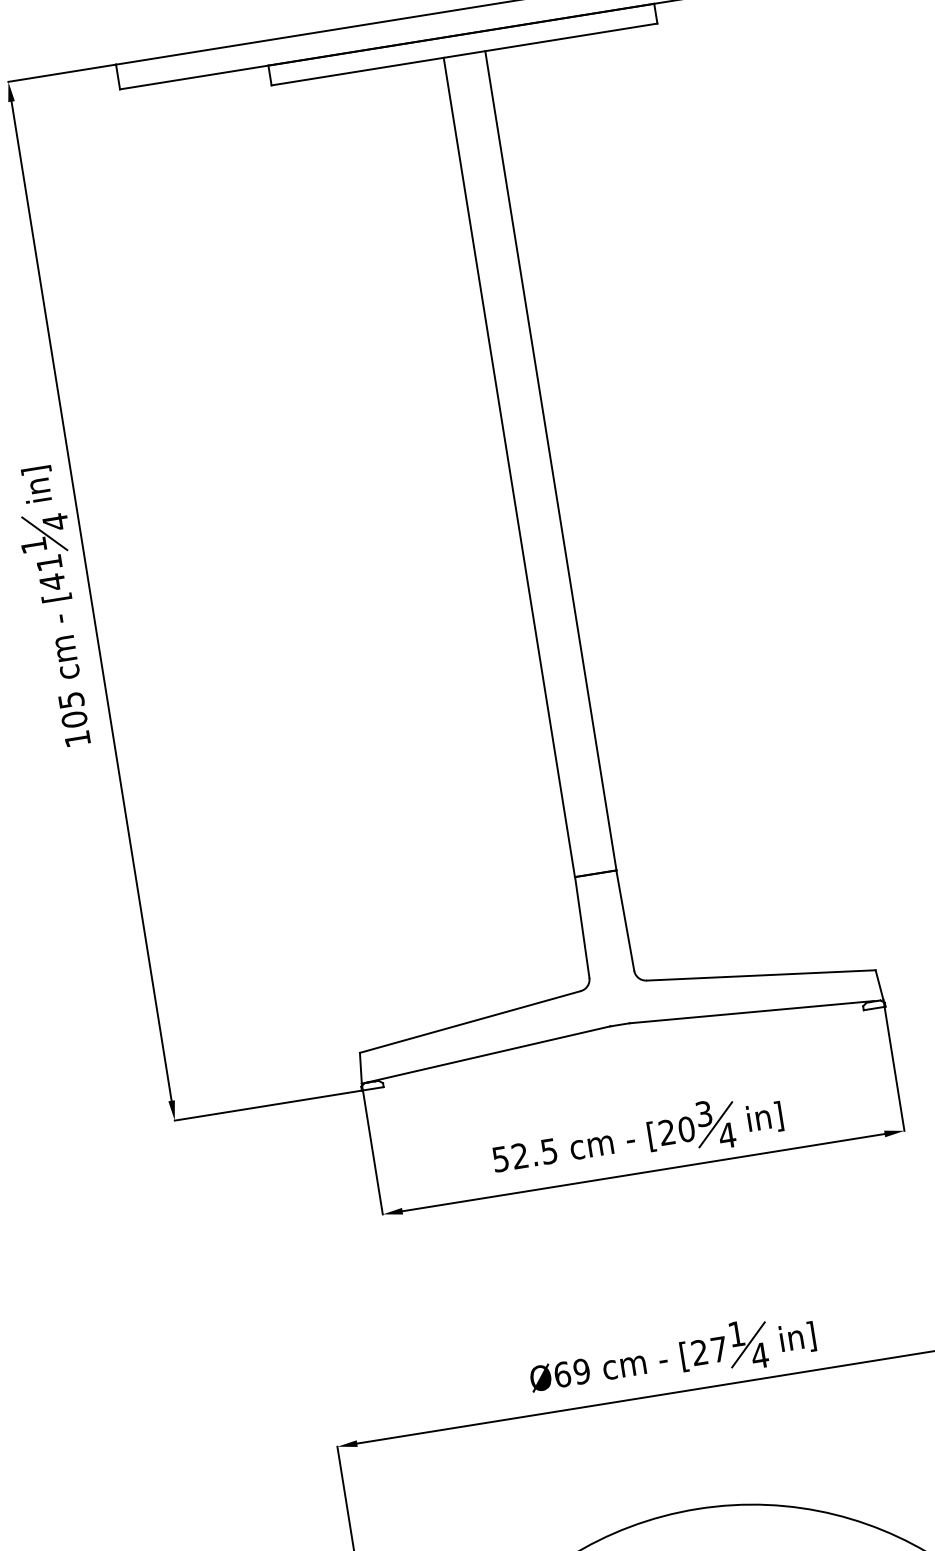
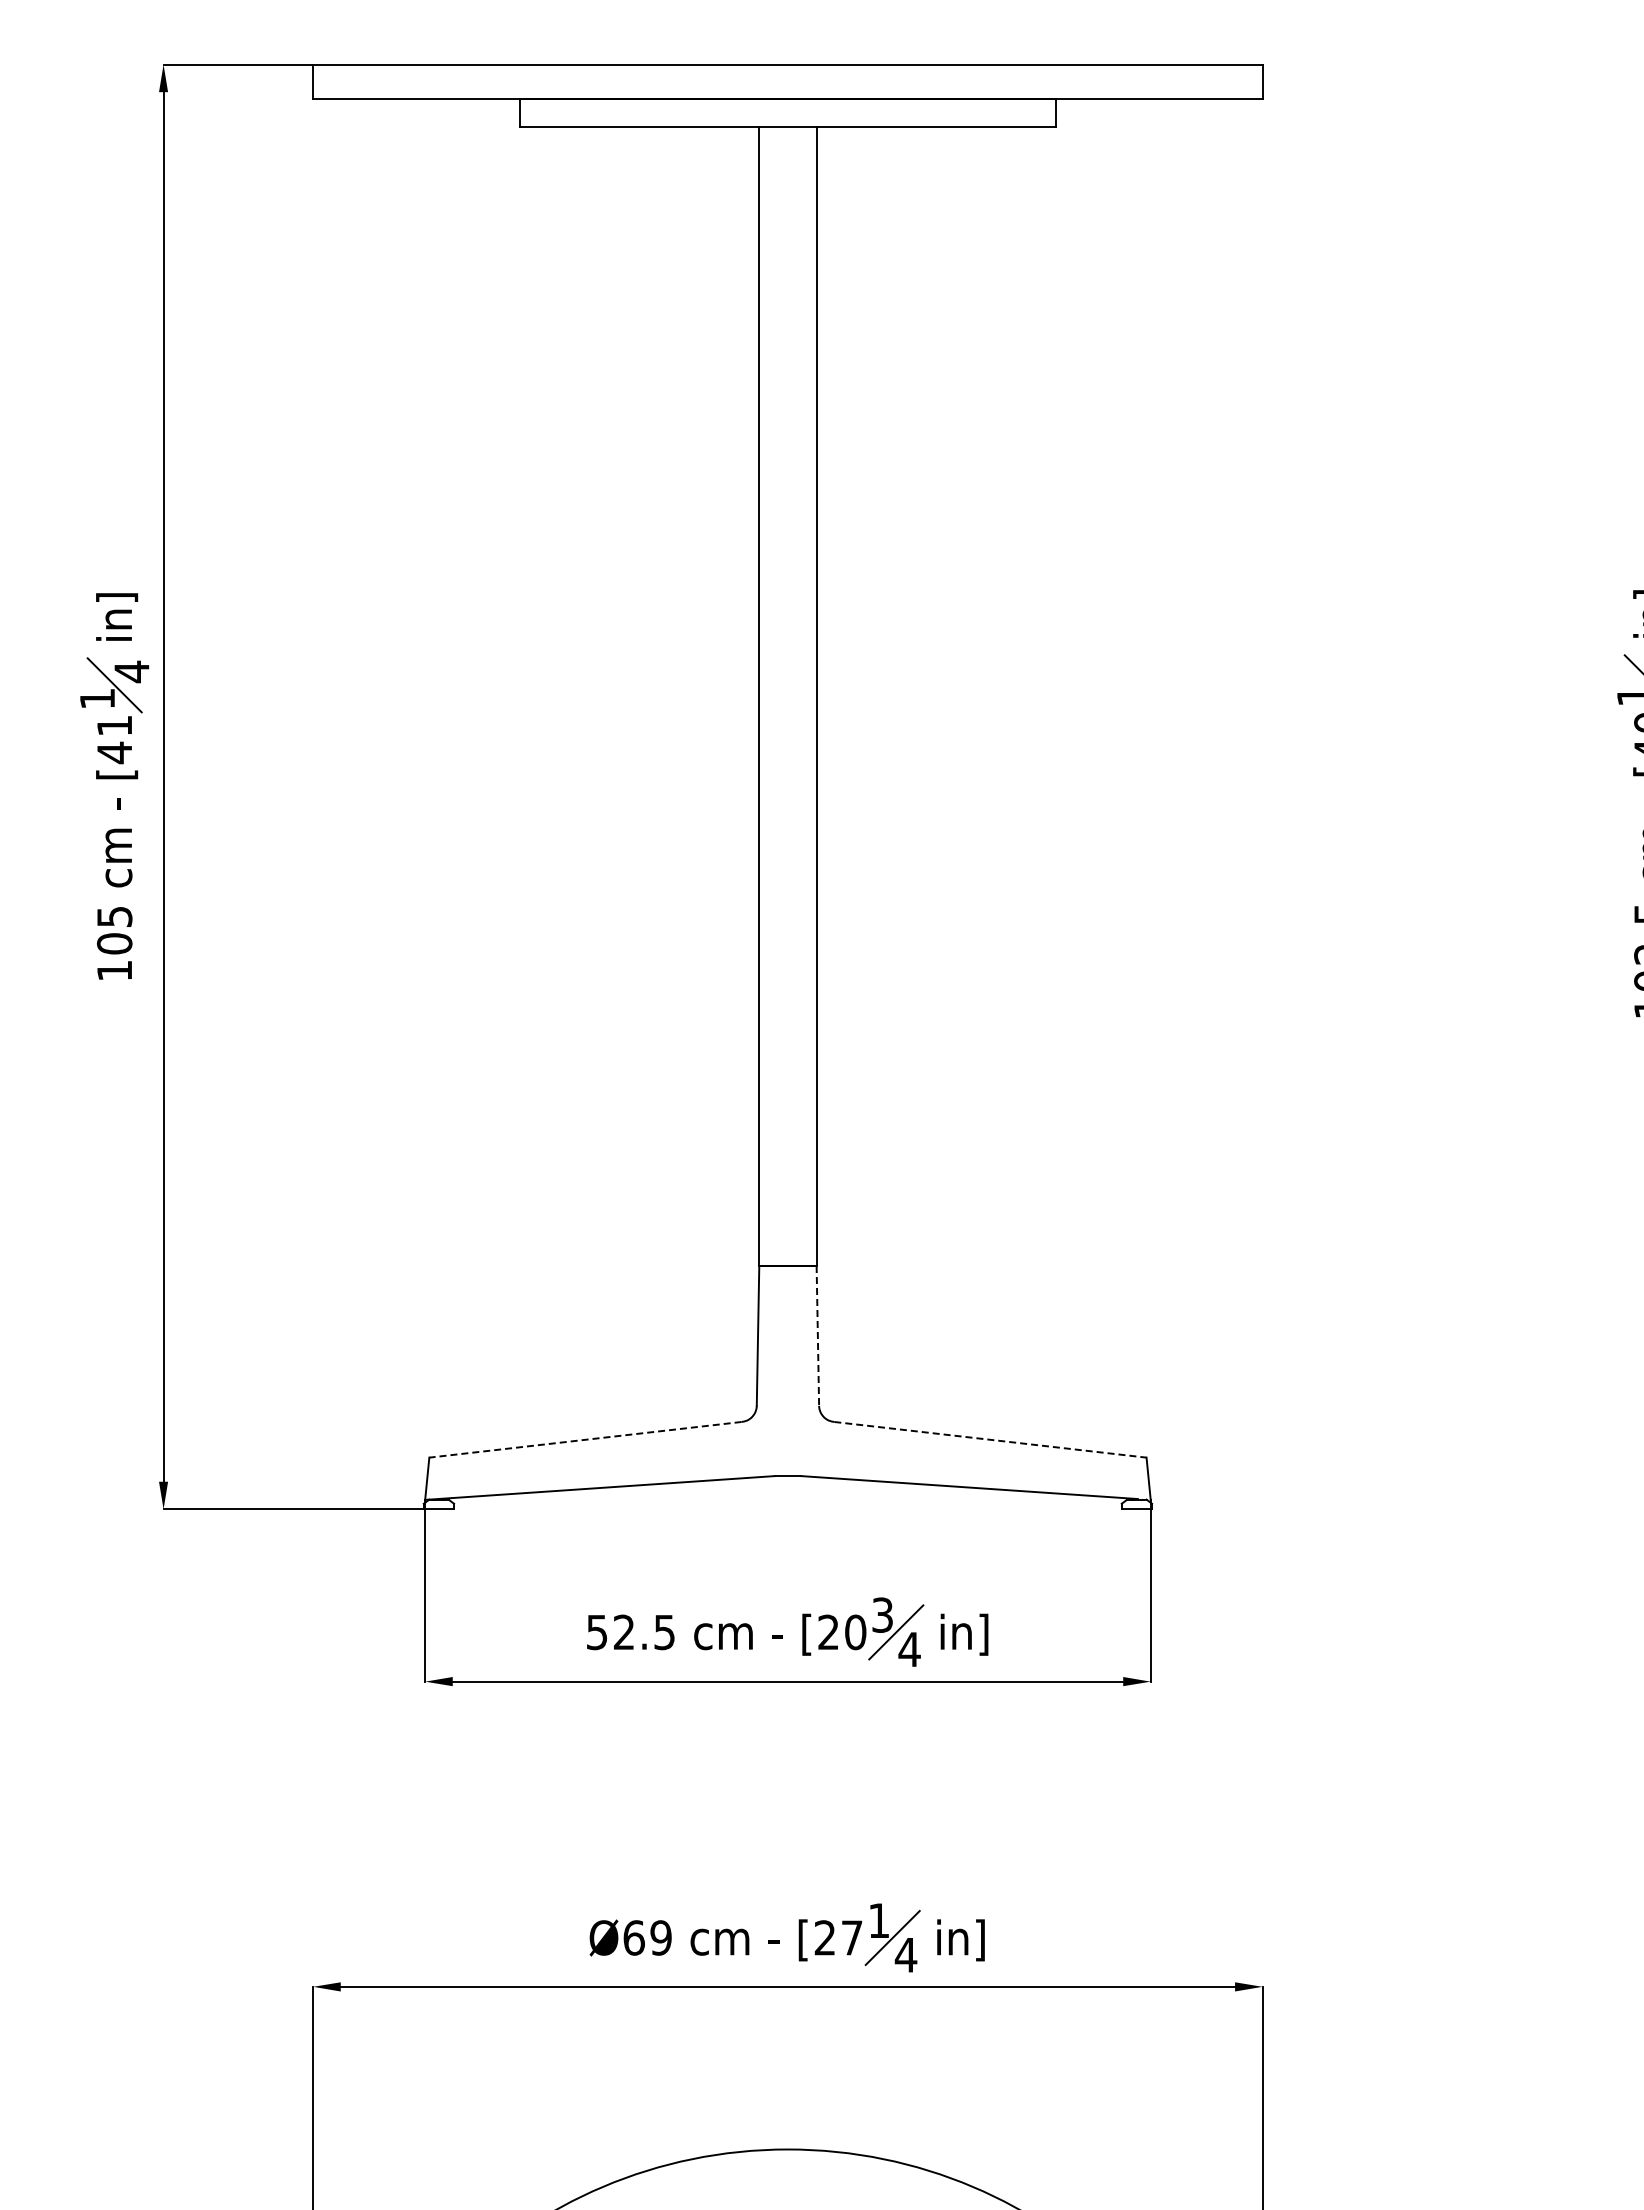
line: (624, 920) -> (817, 1335), solid -> dashed
line: (761, 975) -> (990, 1439), solid -> dashed
line: (469, 1021) -> (584, 1439), solid -> dashed

